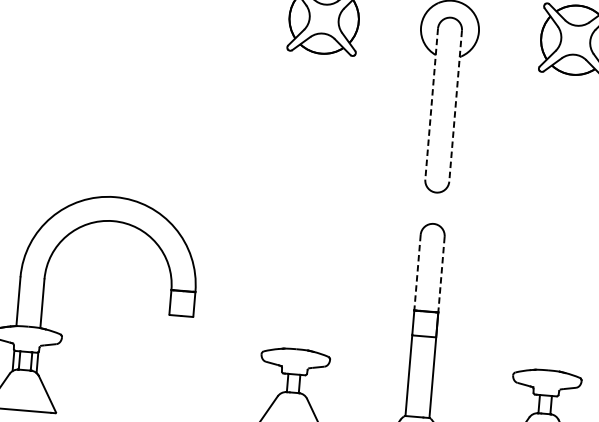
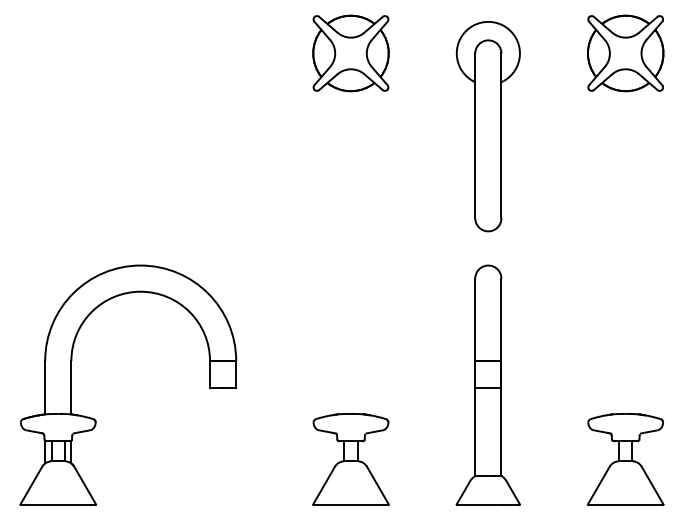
line: (431, 104) -> (475, 136), dashed -> solid
line: (455, 106) -> (501, 136), dashed -> solid
line: (417, 273) -> (475, 320), dashed -> solid
line: (441, 275) -> (501, 320), dashed -> solid

